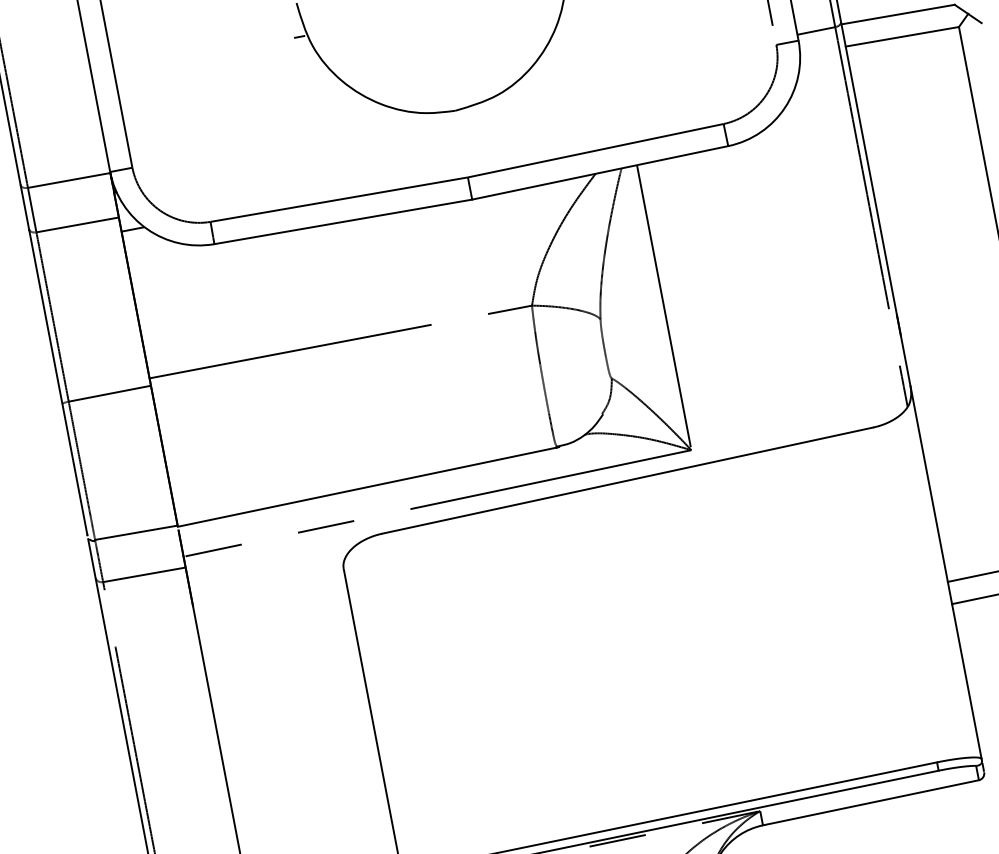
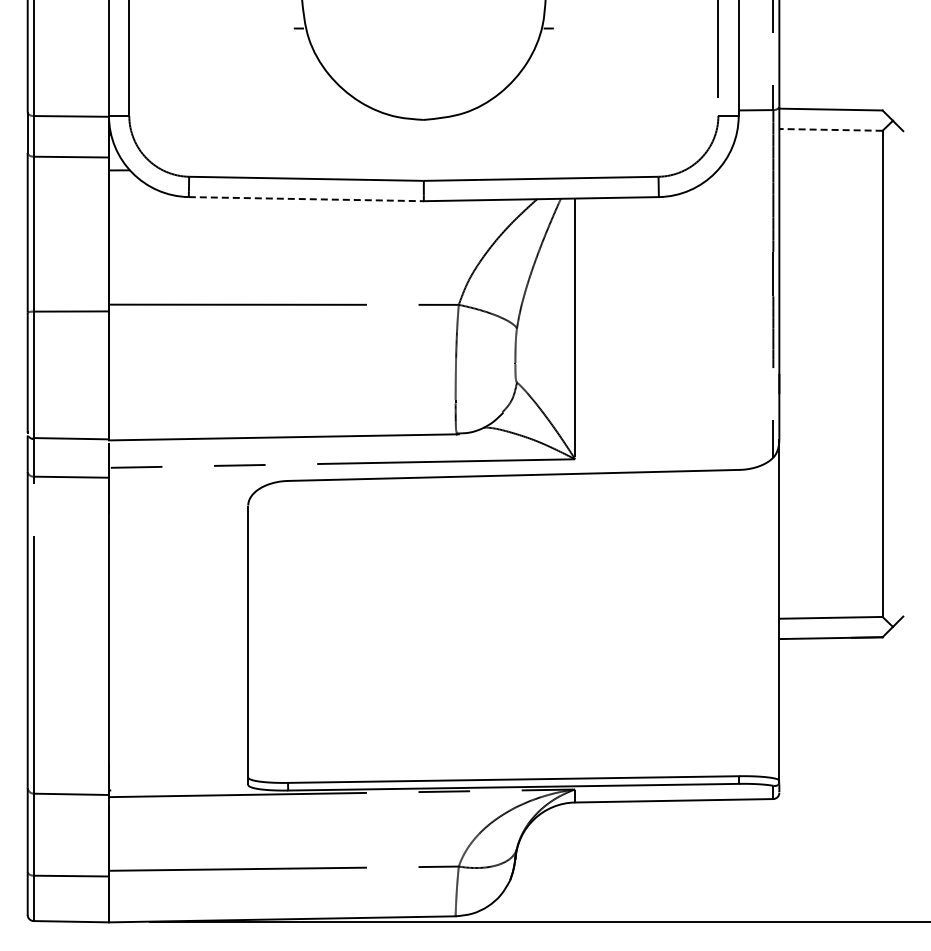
line: (901, 36) -> (830, 129), solid -> dashed
line: (343, 222) -> (306, 199), solid -> dashed

